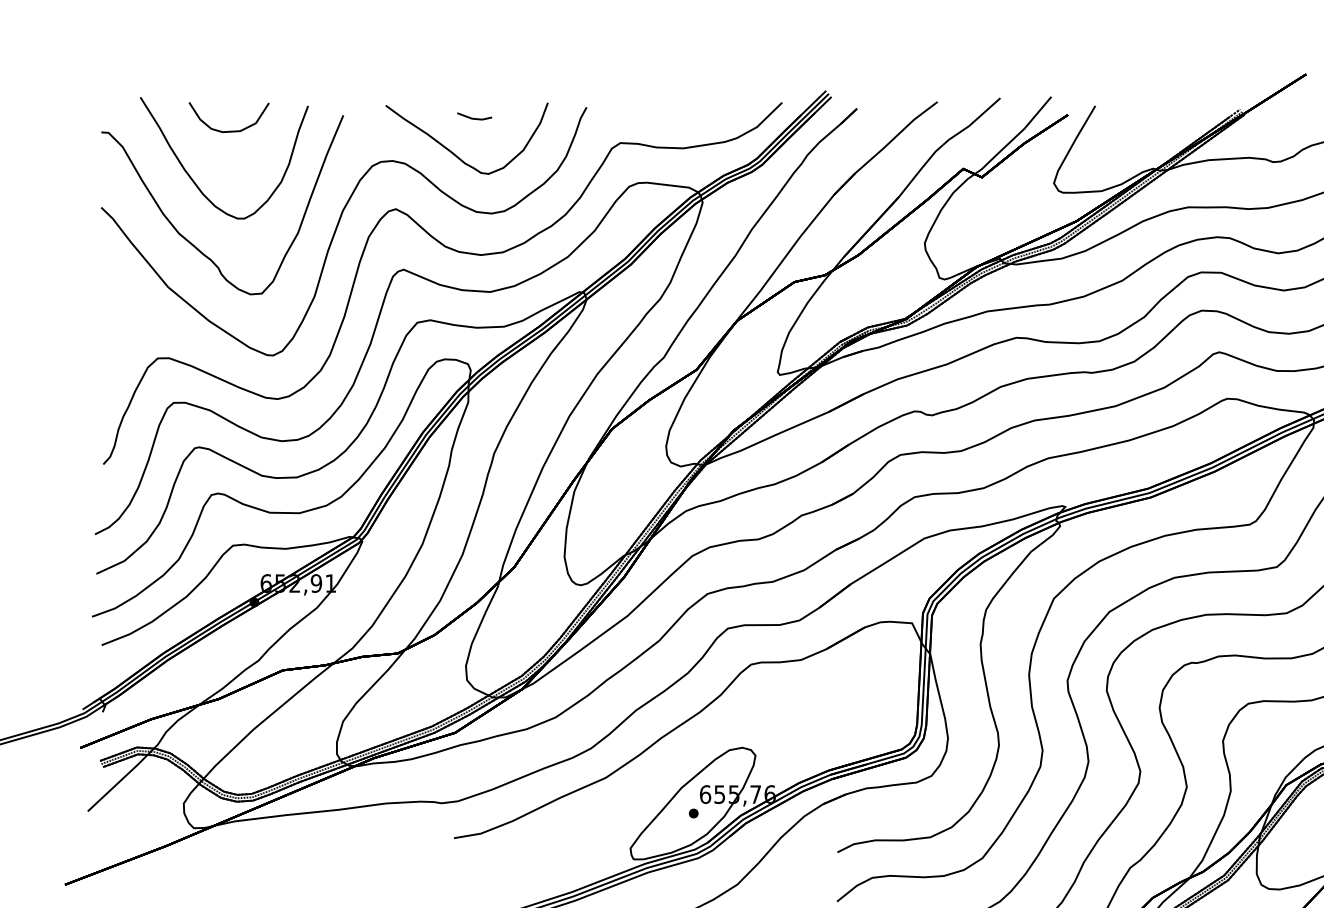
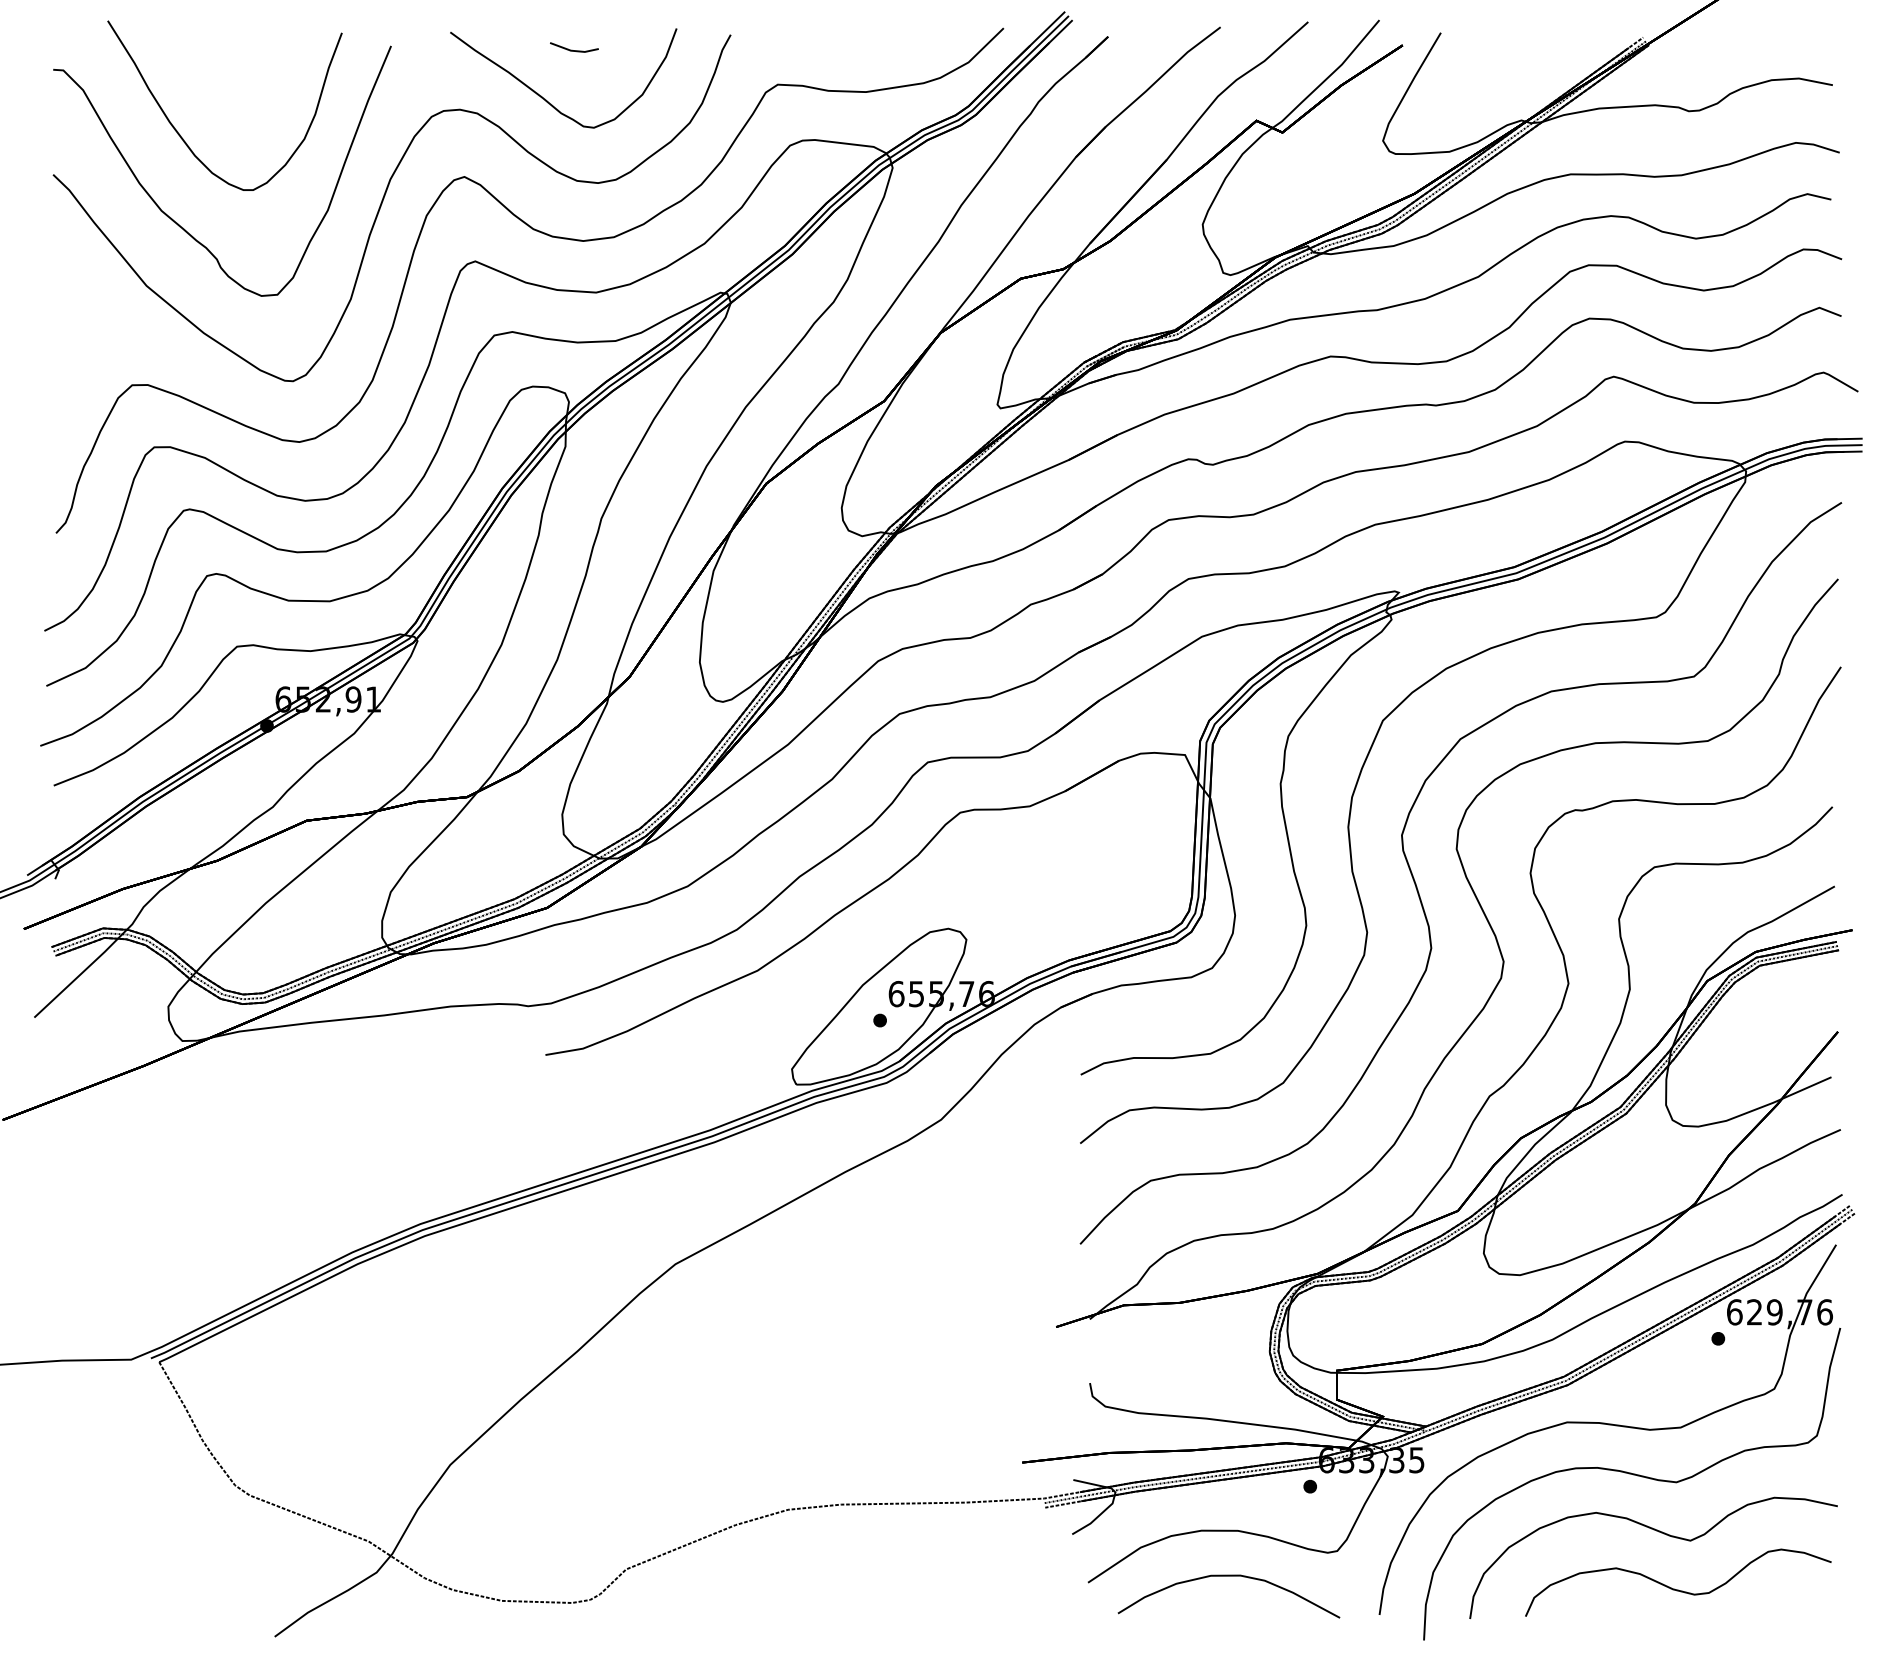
part: (231, 130) -> (234, 67), removed

